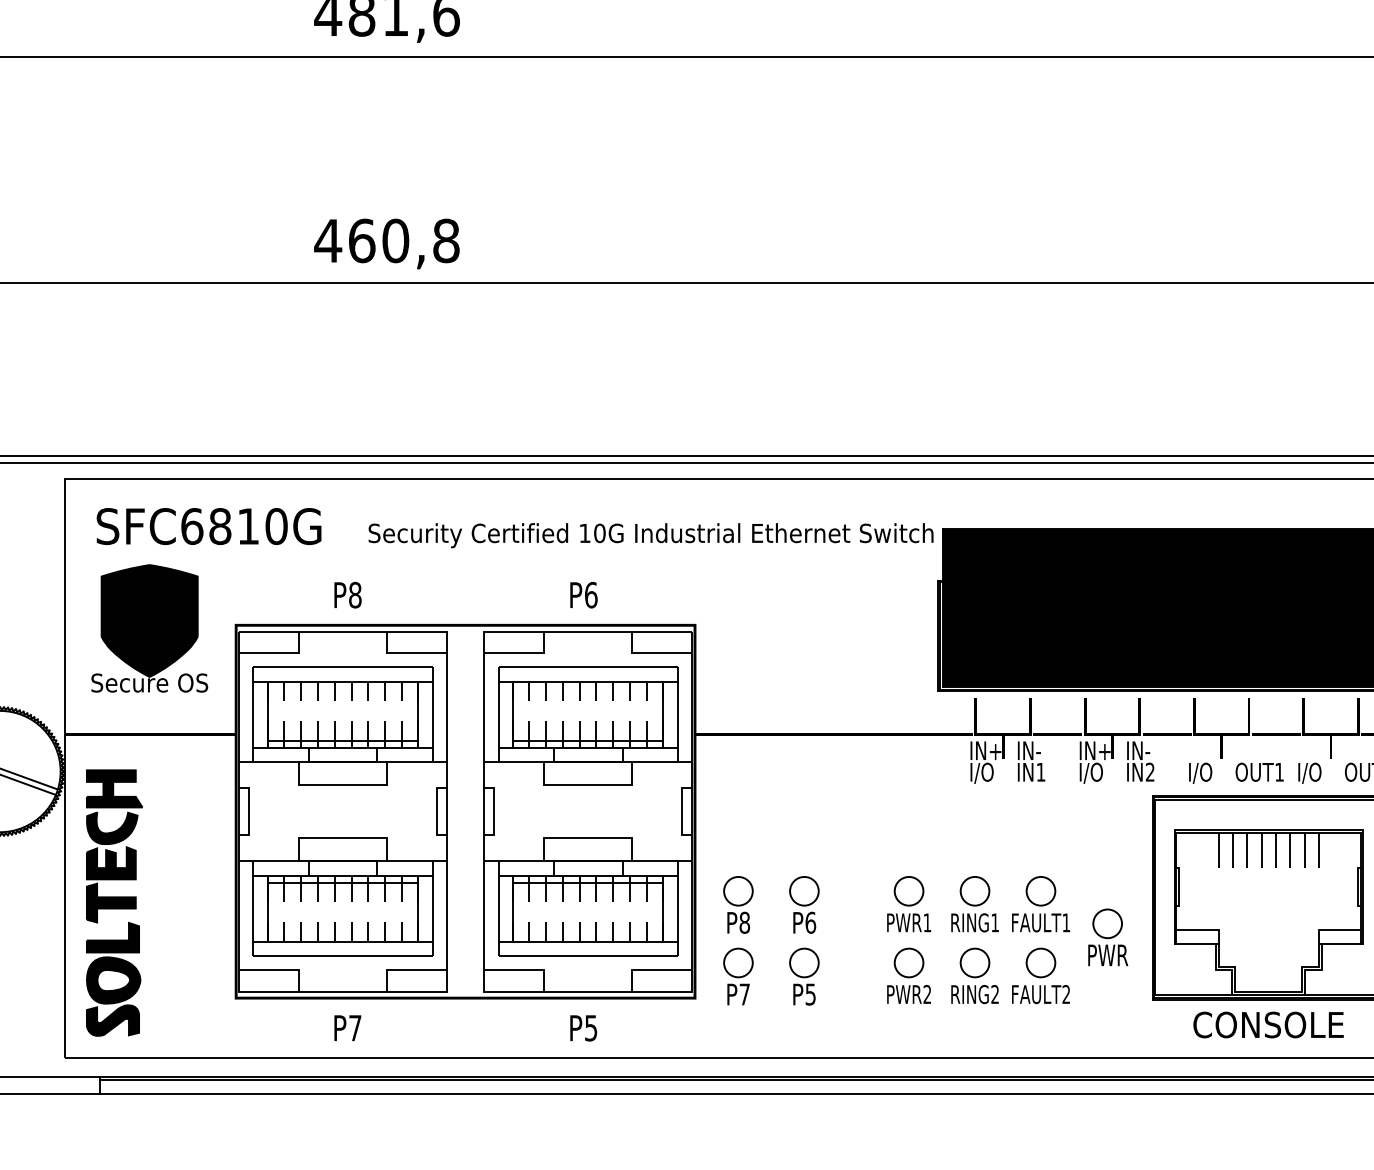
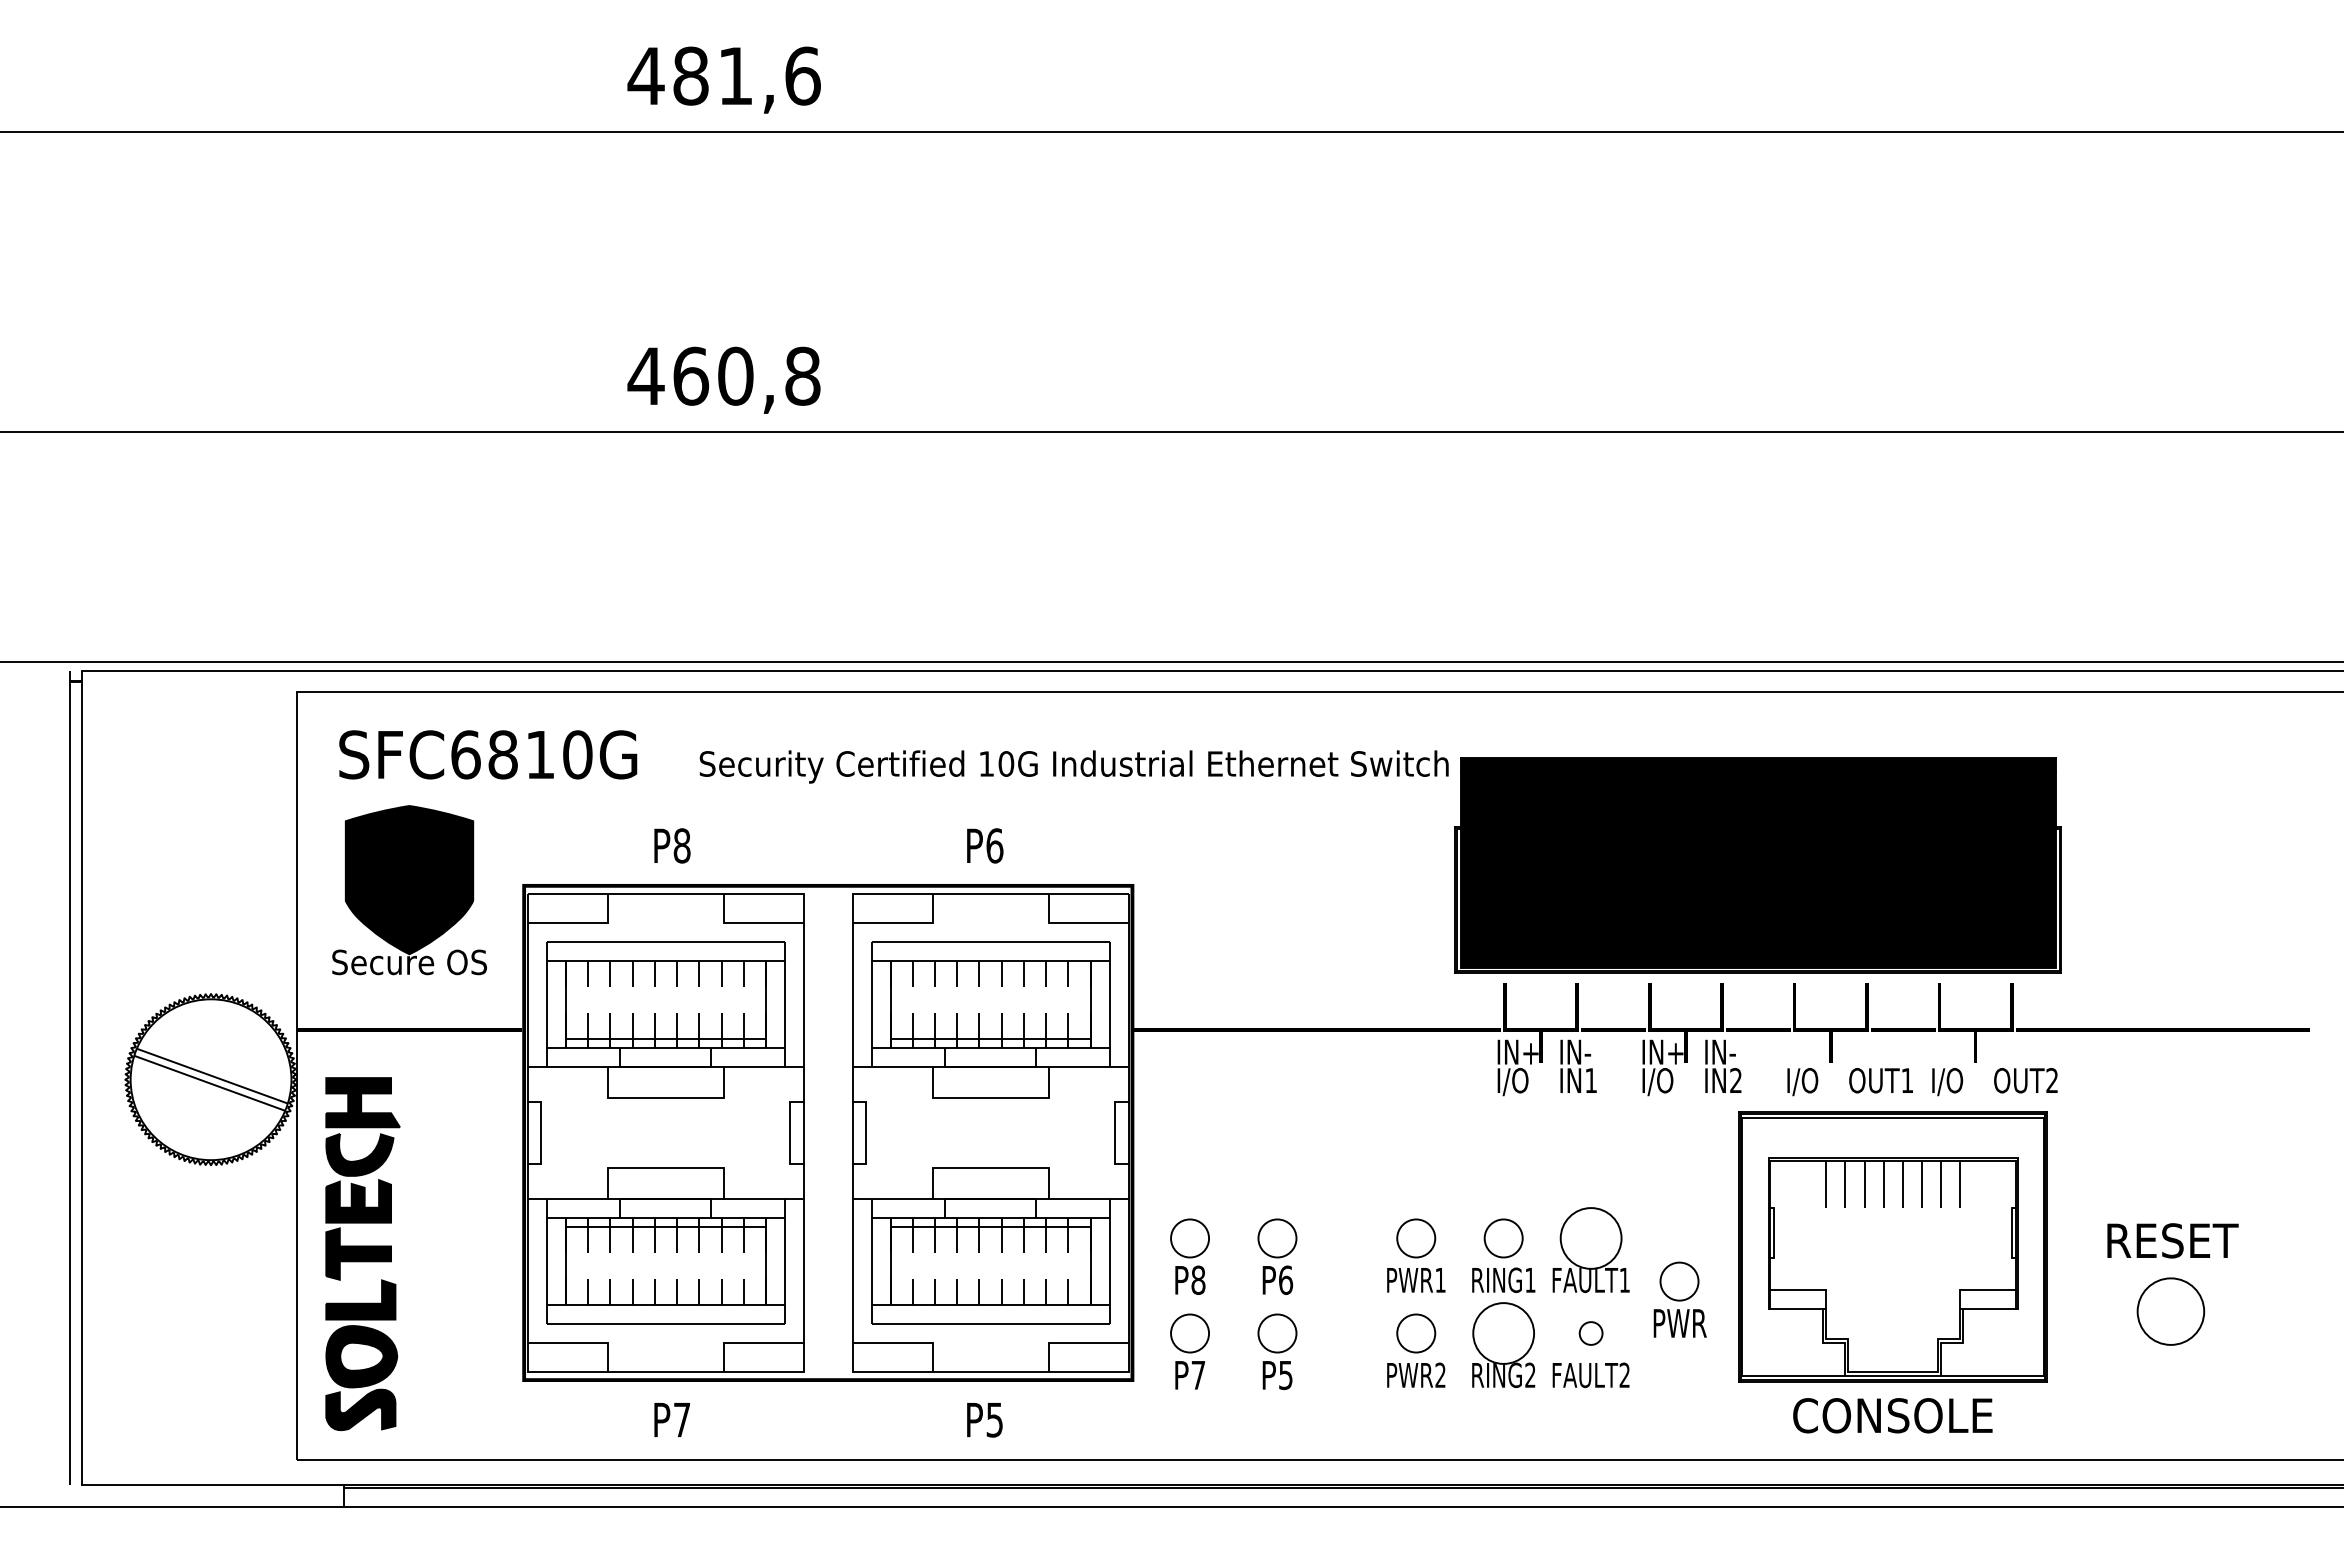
circle: (1041, 891) -> (1591, 1238), size x1.6
circle: (974, 962) -> (1503, 1333), size x1.6
circle: (1041, 962) -> (1591, 1333), size x0.6

